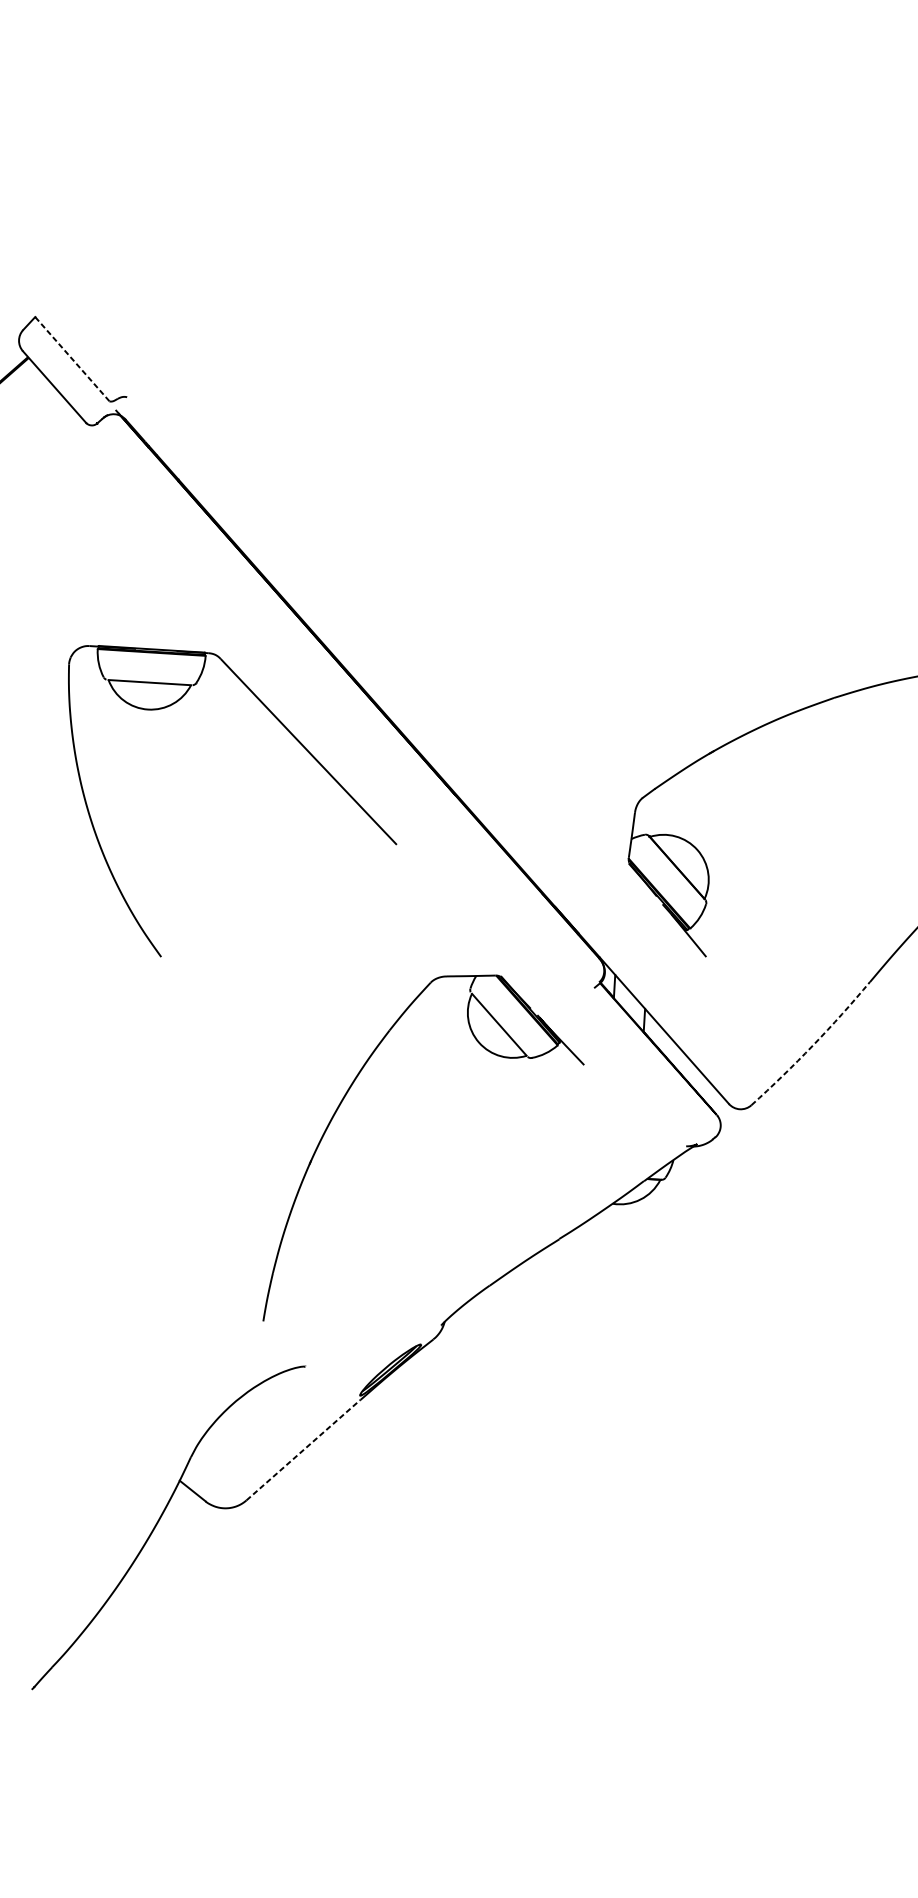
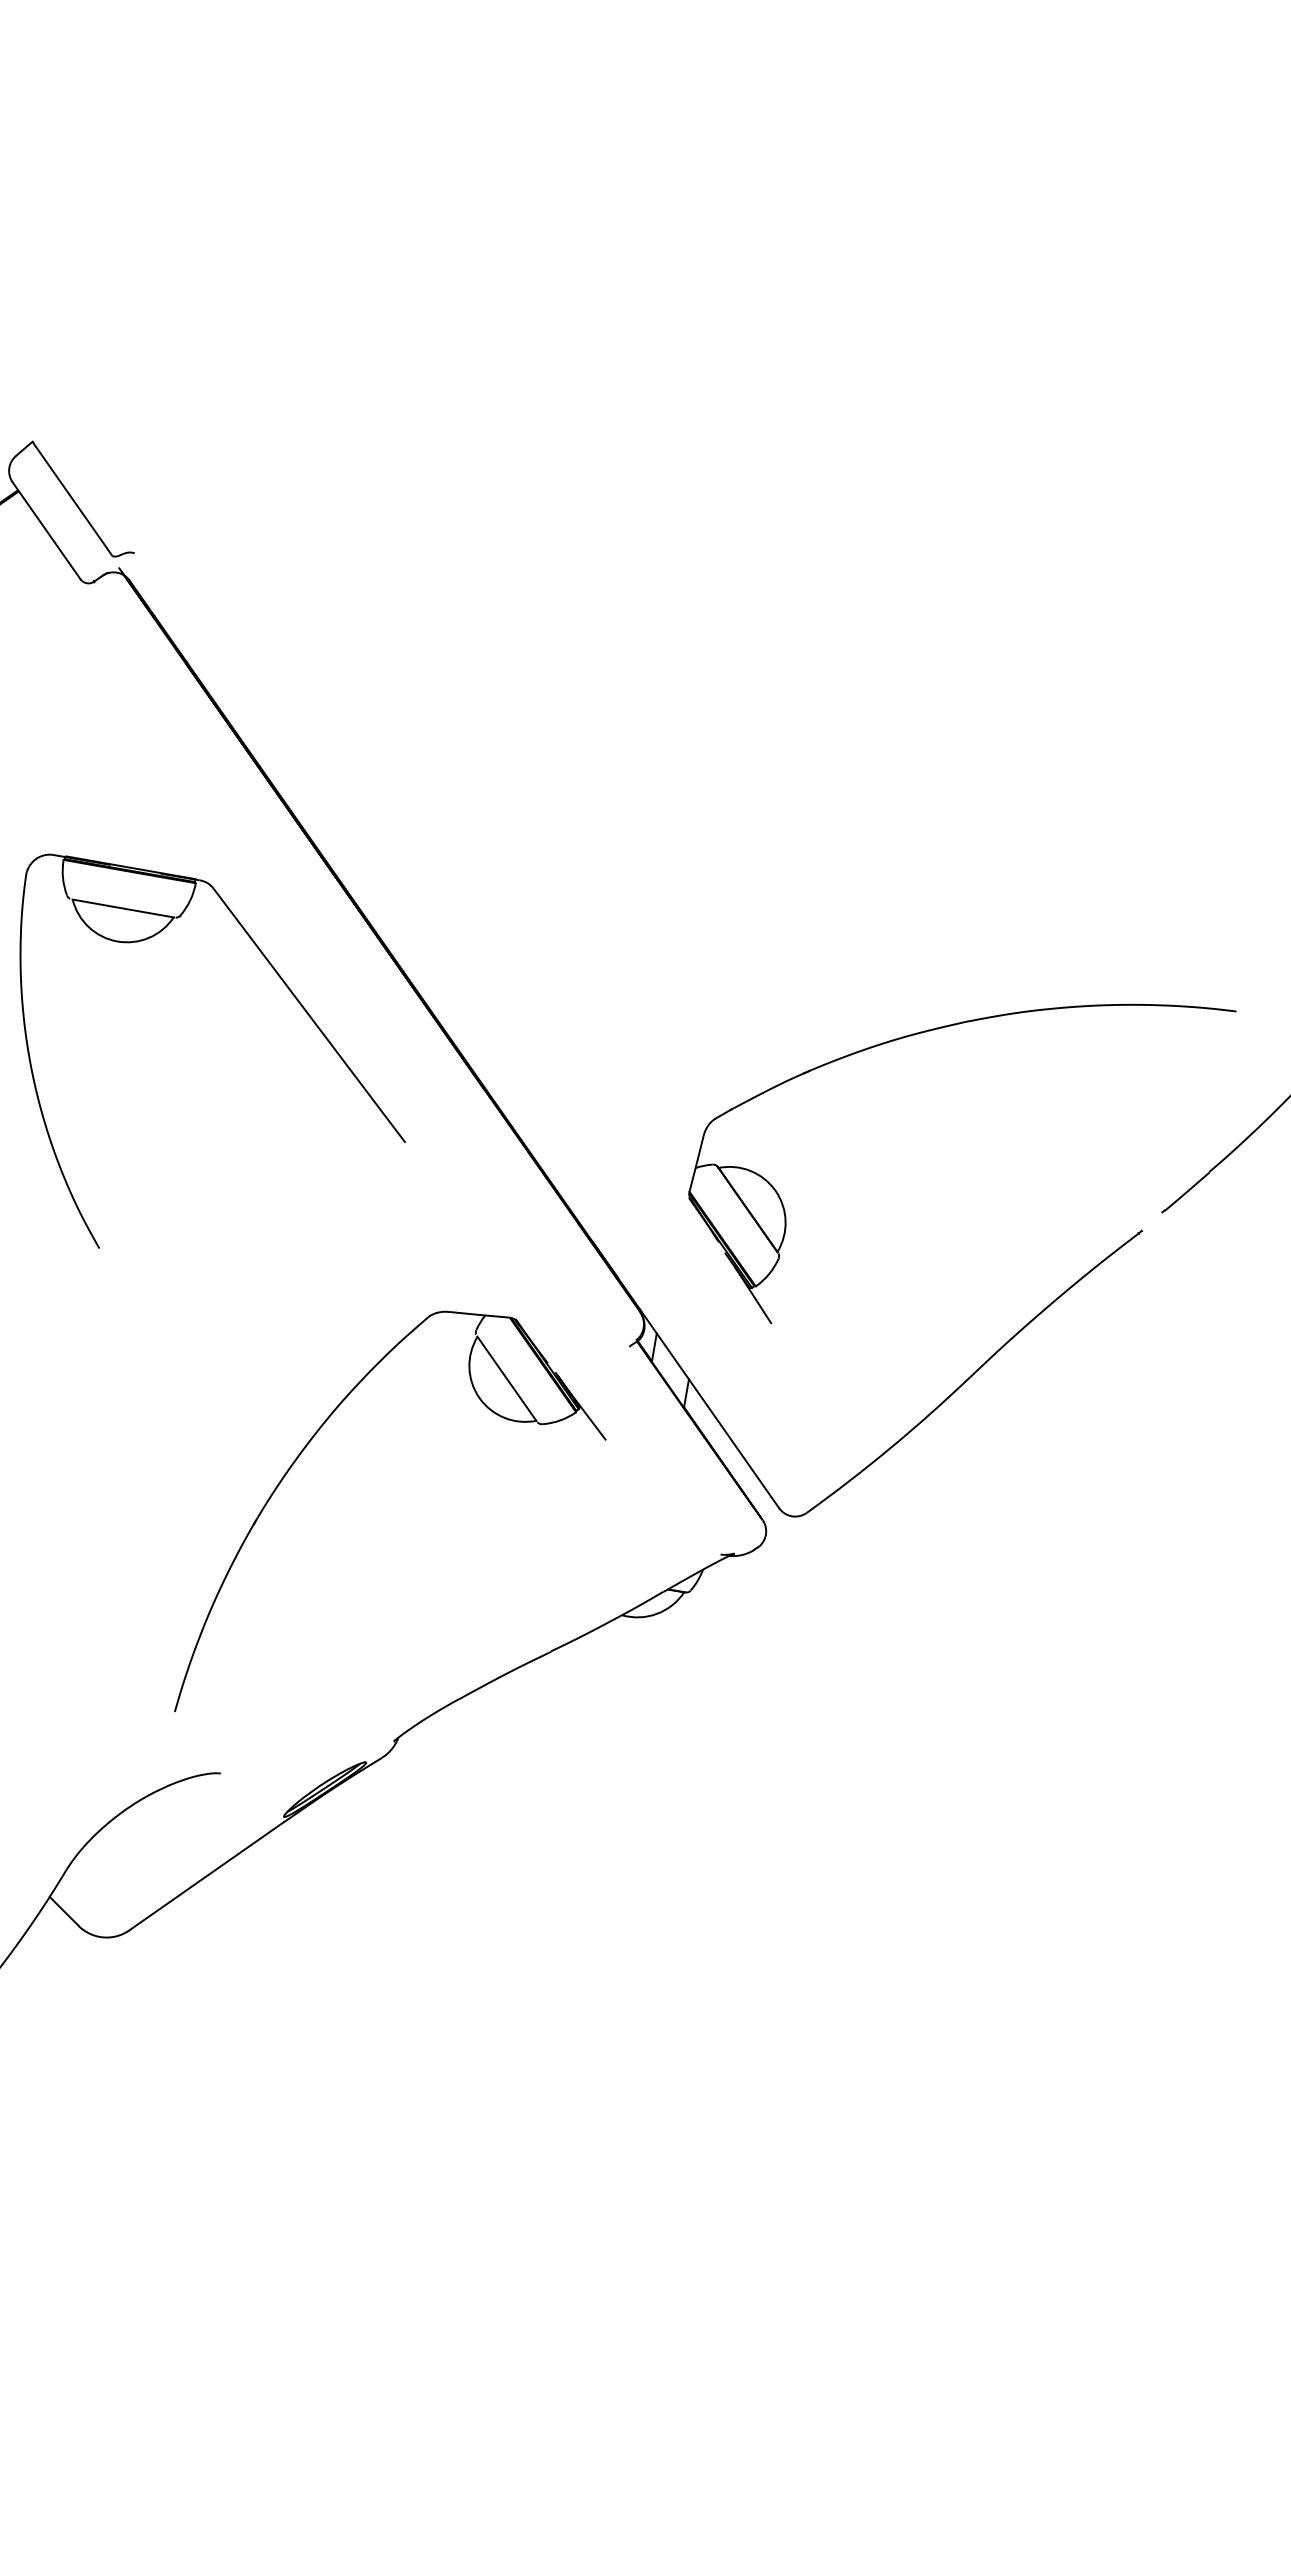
line: (72, 359) -> (72, 499), dashed -> solid
arc: (812, 1045) -> (890, 1447), dashed -> solid
line: (304, 1449) -> (207, 1875), dashed -> solid

